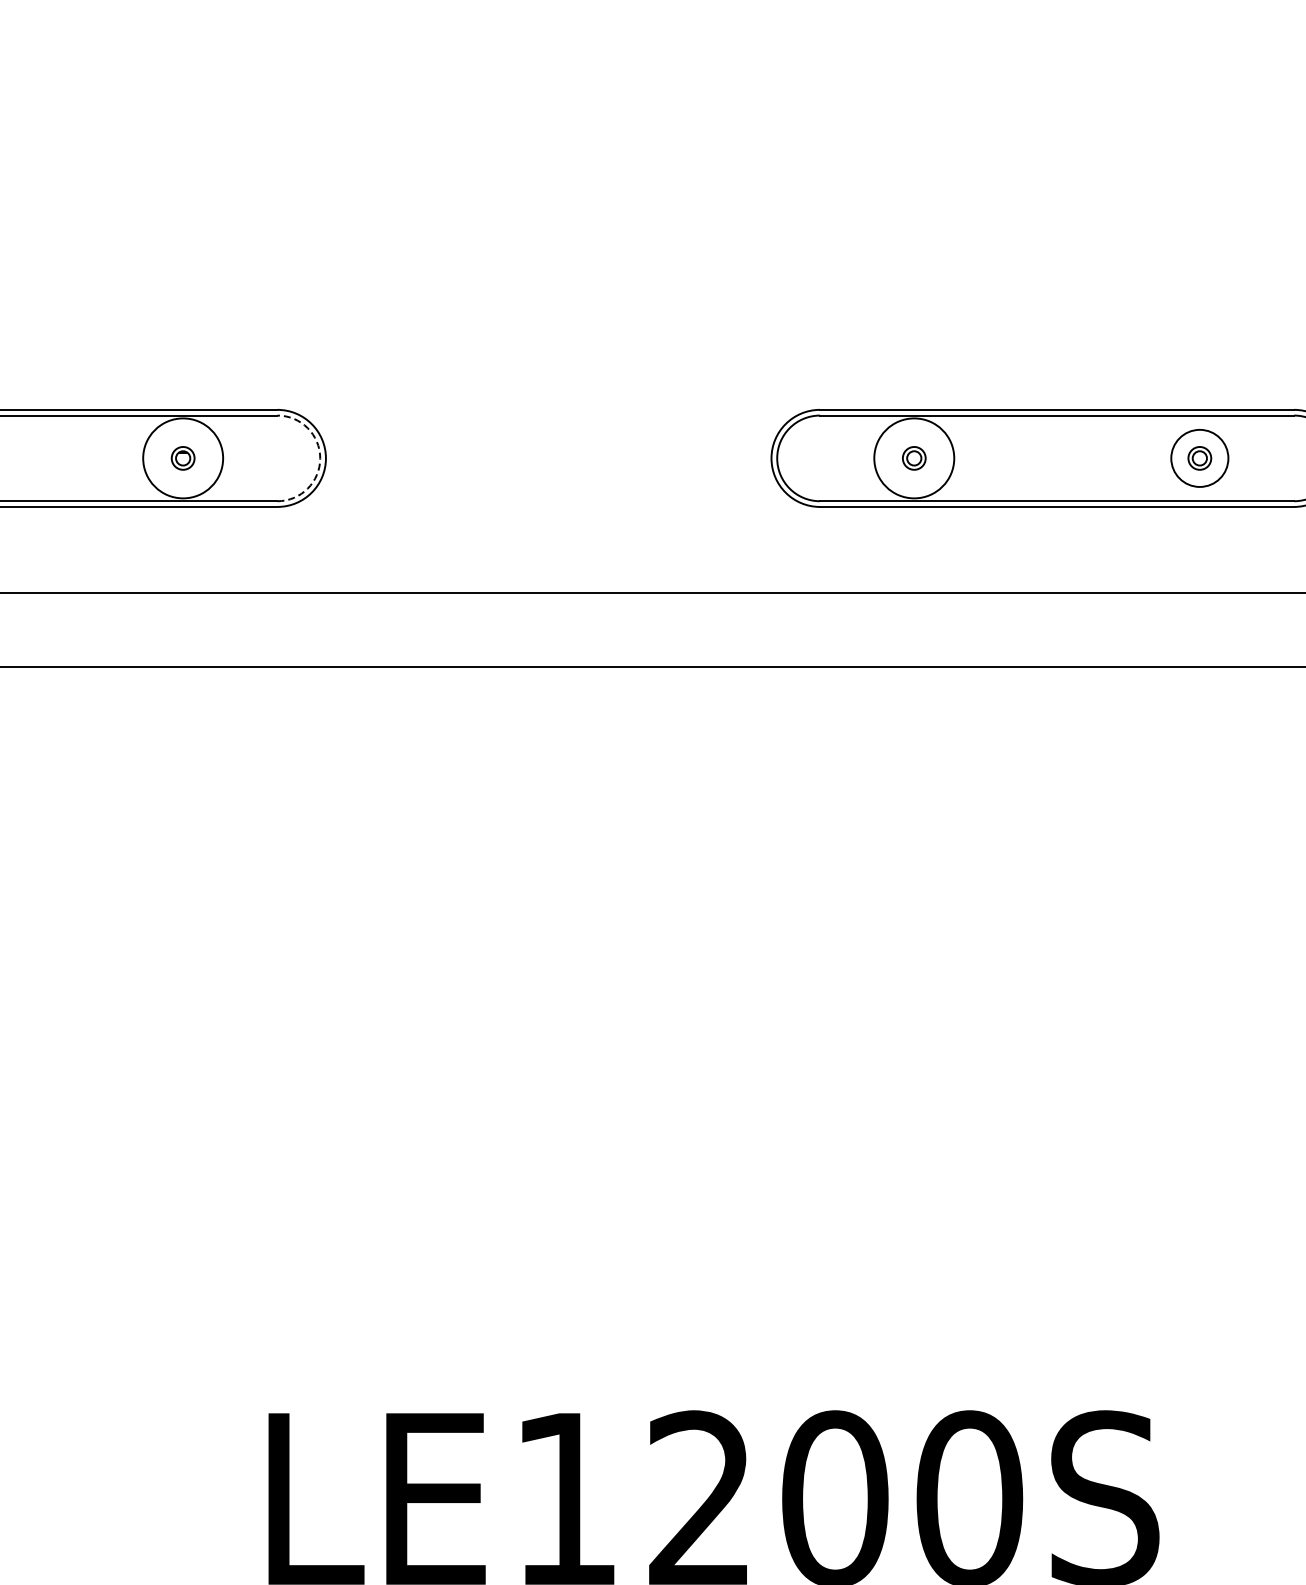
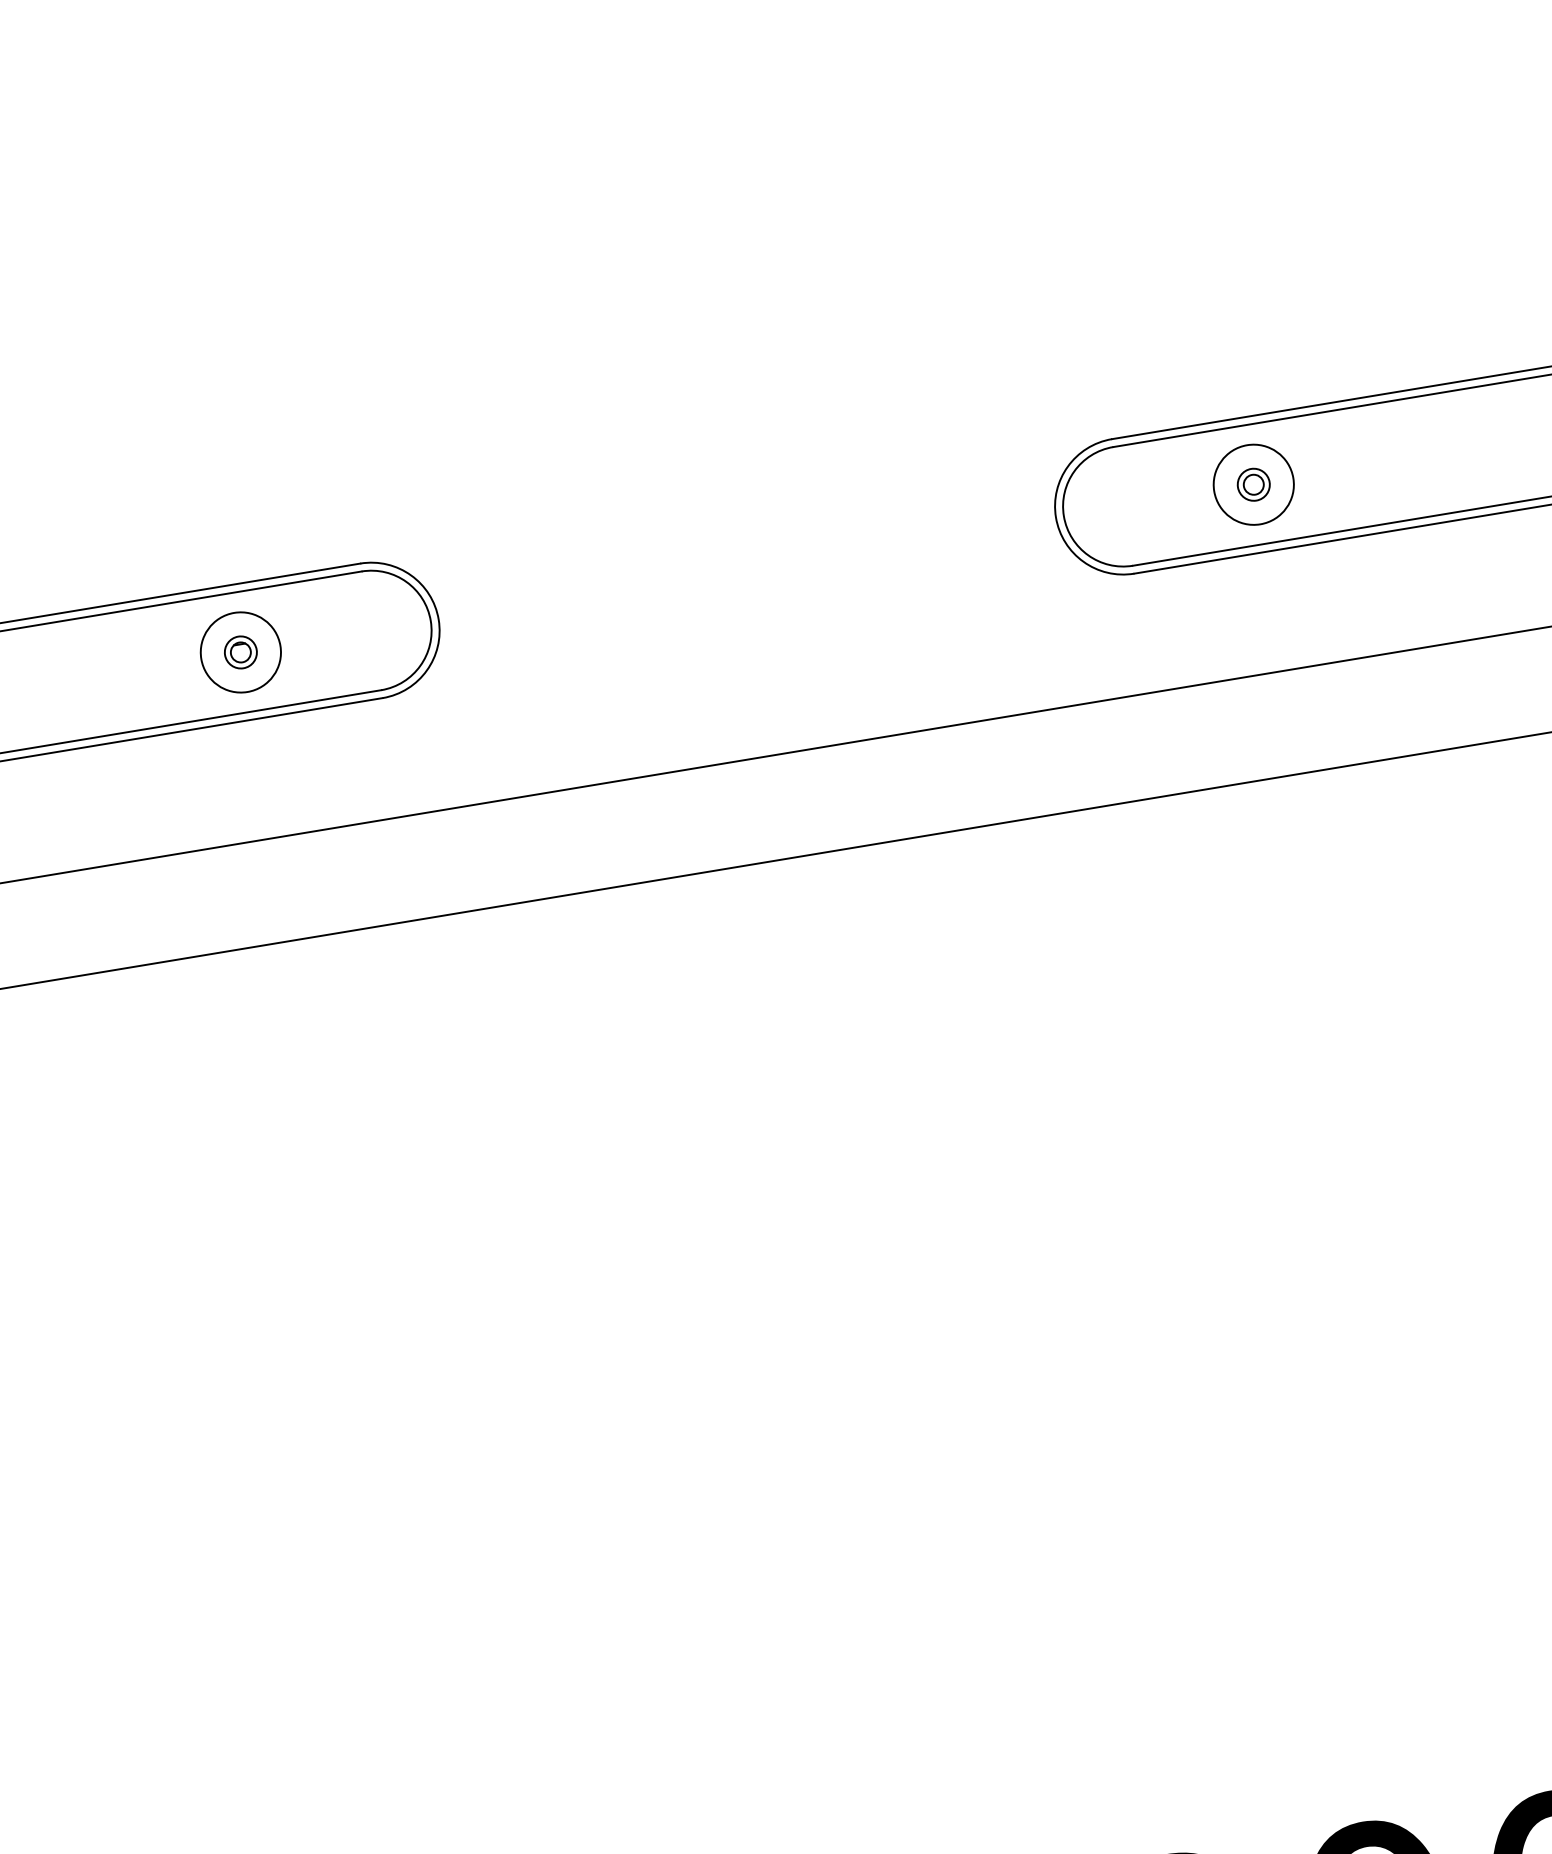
circle: (182, 457) -> (239, 651), size x0.71
circle: (913, 457) -> (1252, 483), size x0.71
arc: (320, 458) -> (431, 621), dashed -> solid

